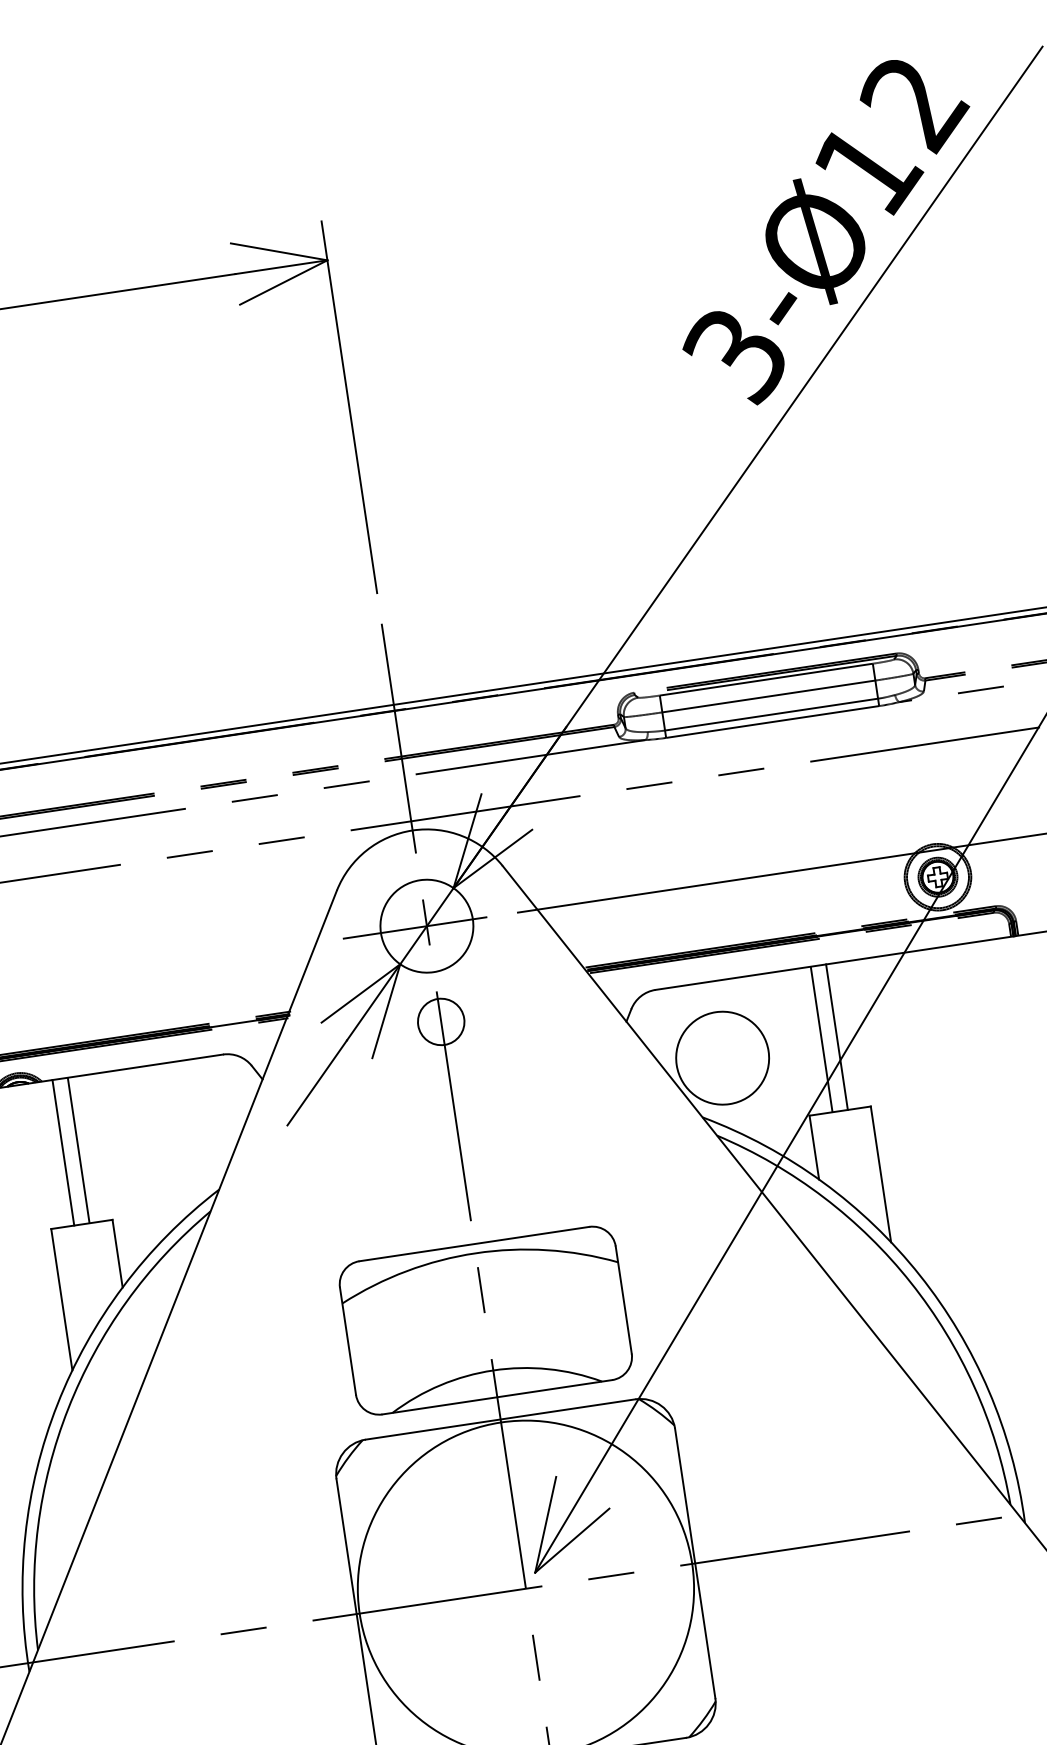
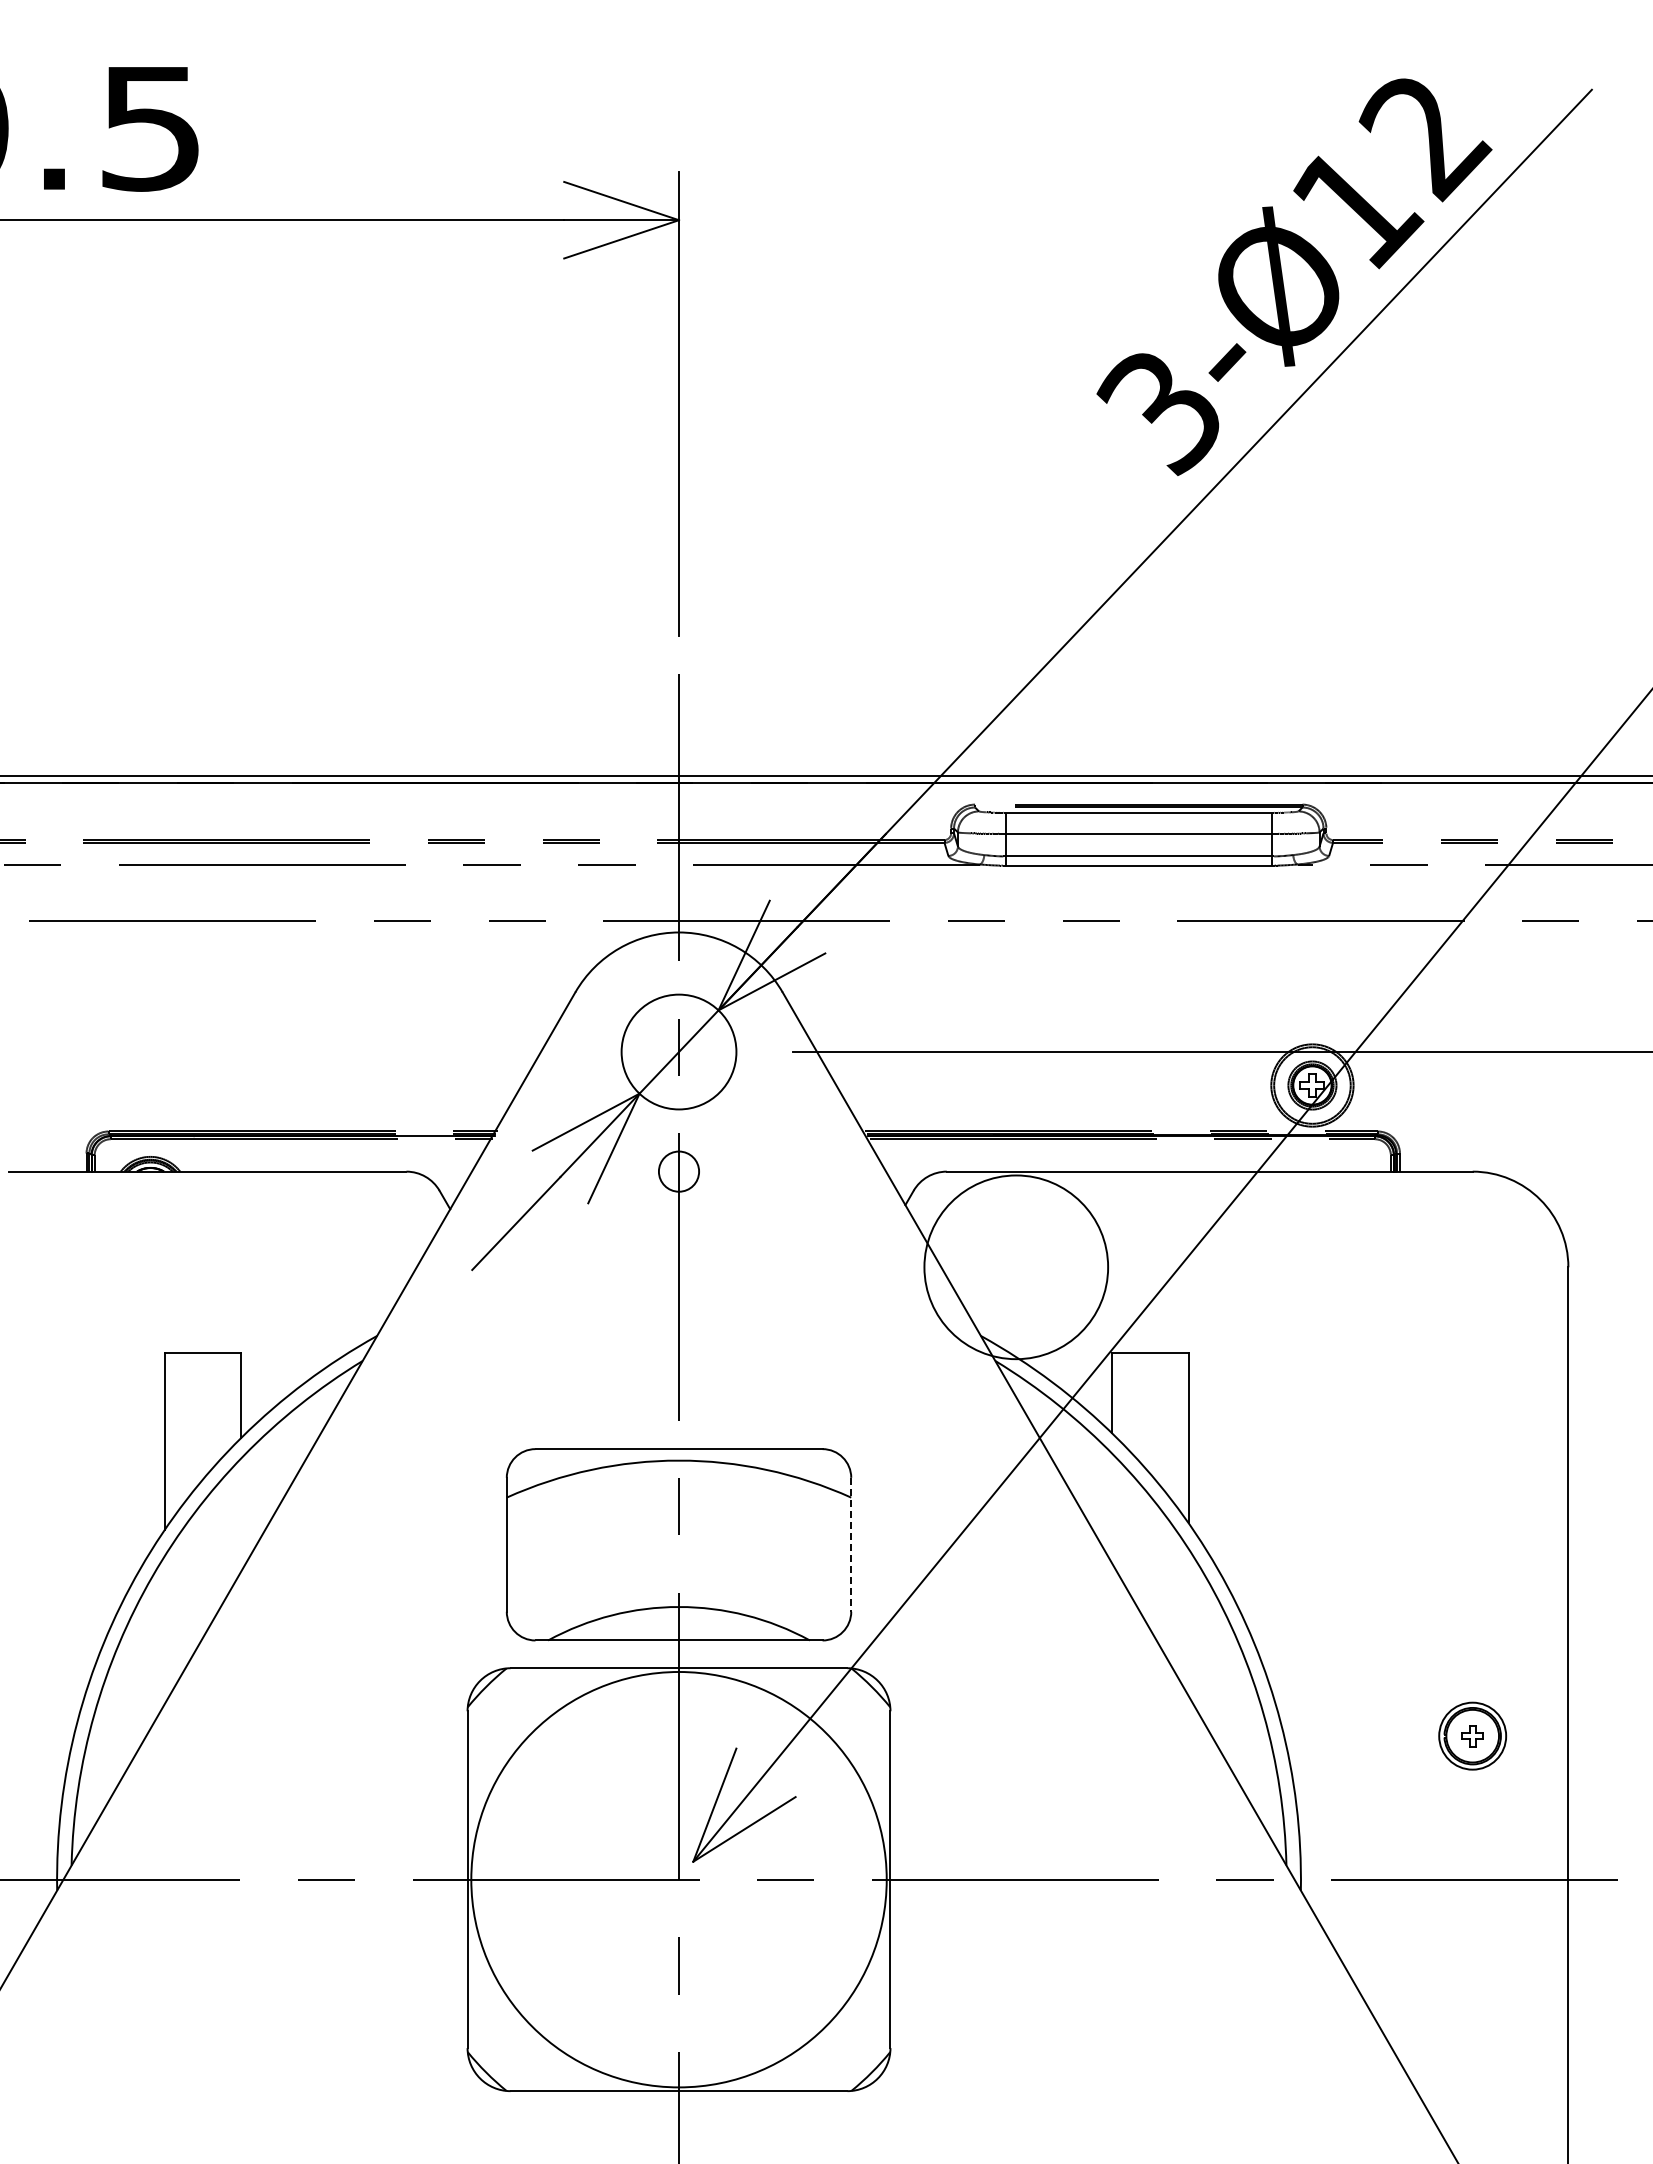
line: (415, 928) -> (664, 1052), removed
circle: (440, 1021) -> (678, 1171), size x0.7
line: (836, 1037) -> (1159, 1262), removed
line: (821, 1039) -> (1140, 1262), removed
circle: (721, 1057) -> (1015, 1266), size x1.6
line: (78, 1150) -> (212, 1262), removed
line: (63, 1152) -> (193, 1262), removed
line: (623, 1299) -> (851, 1544), solid -> dashed

